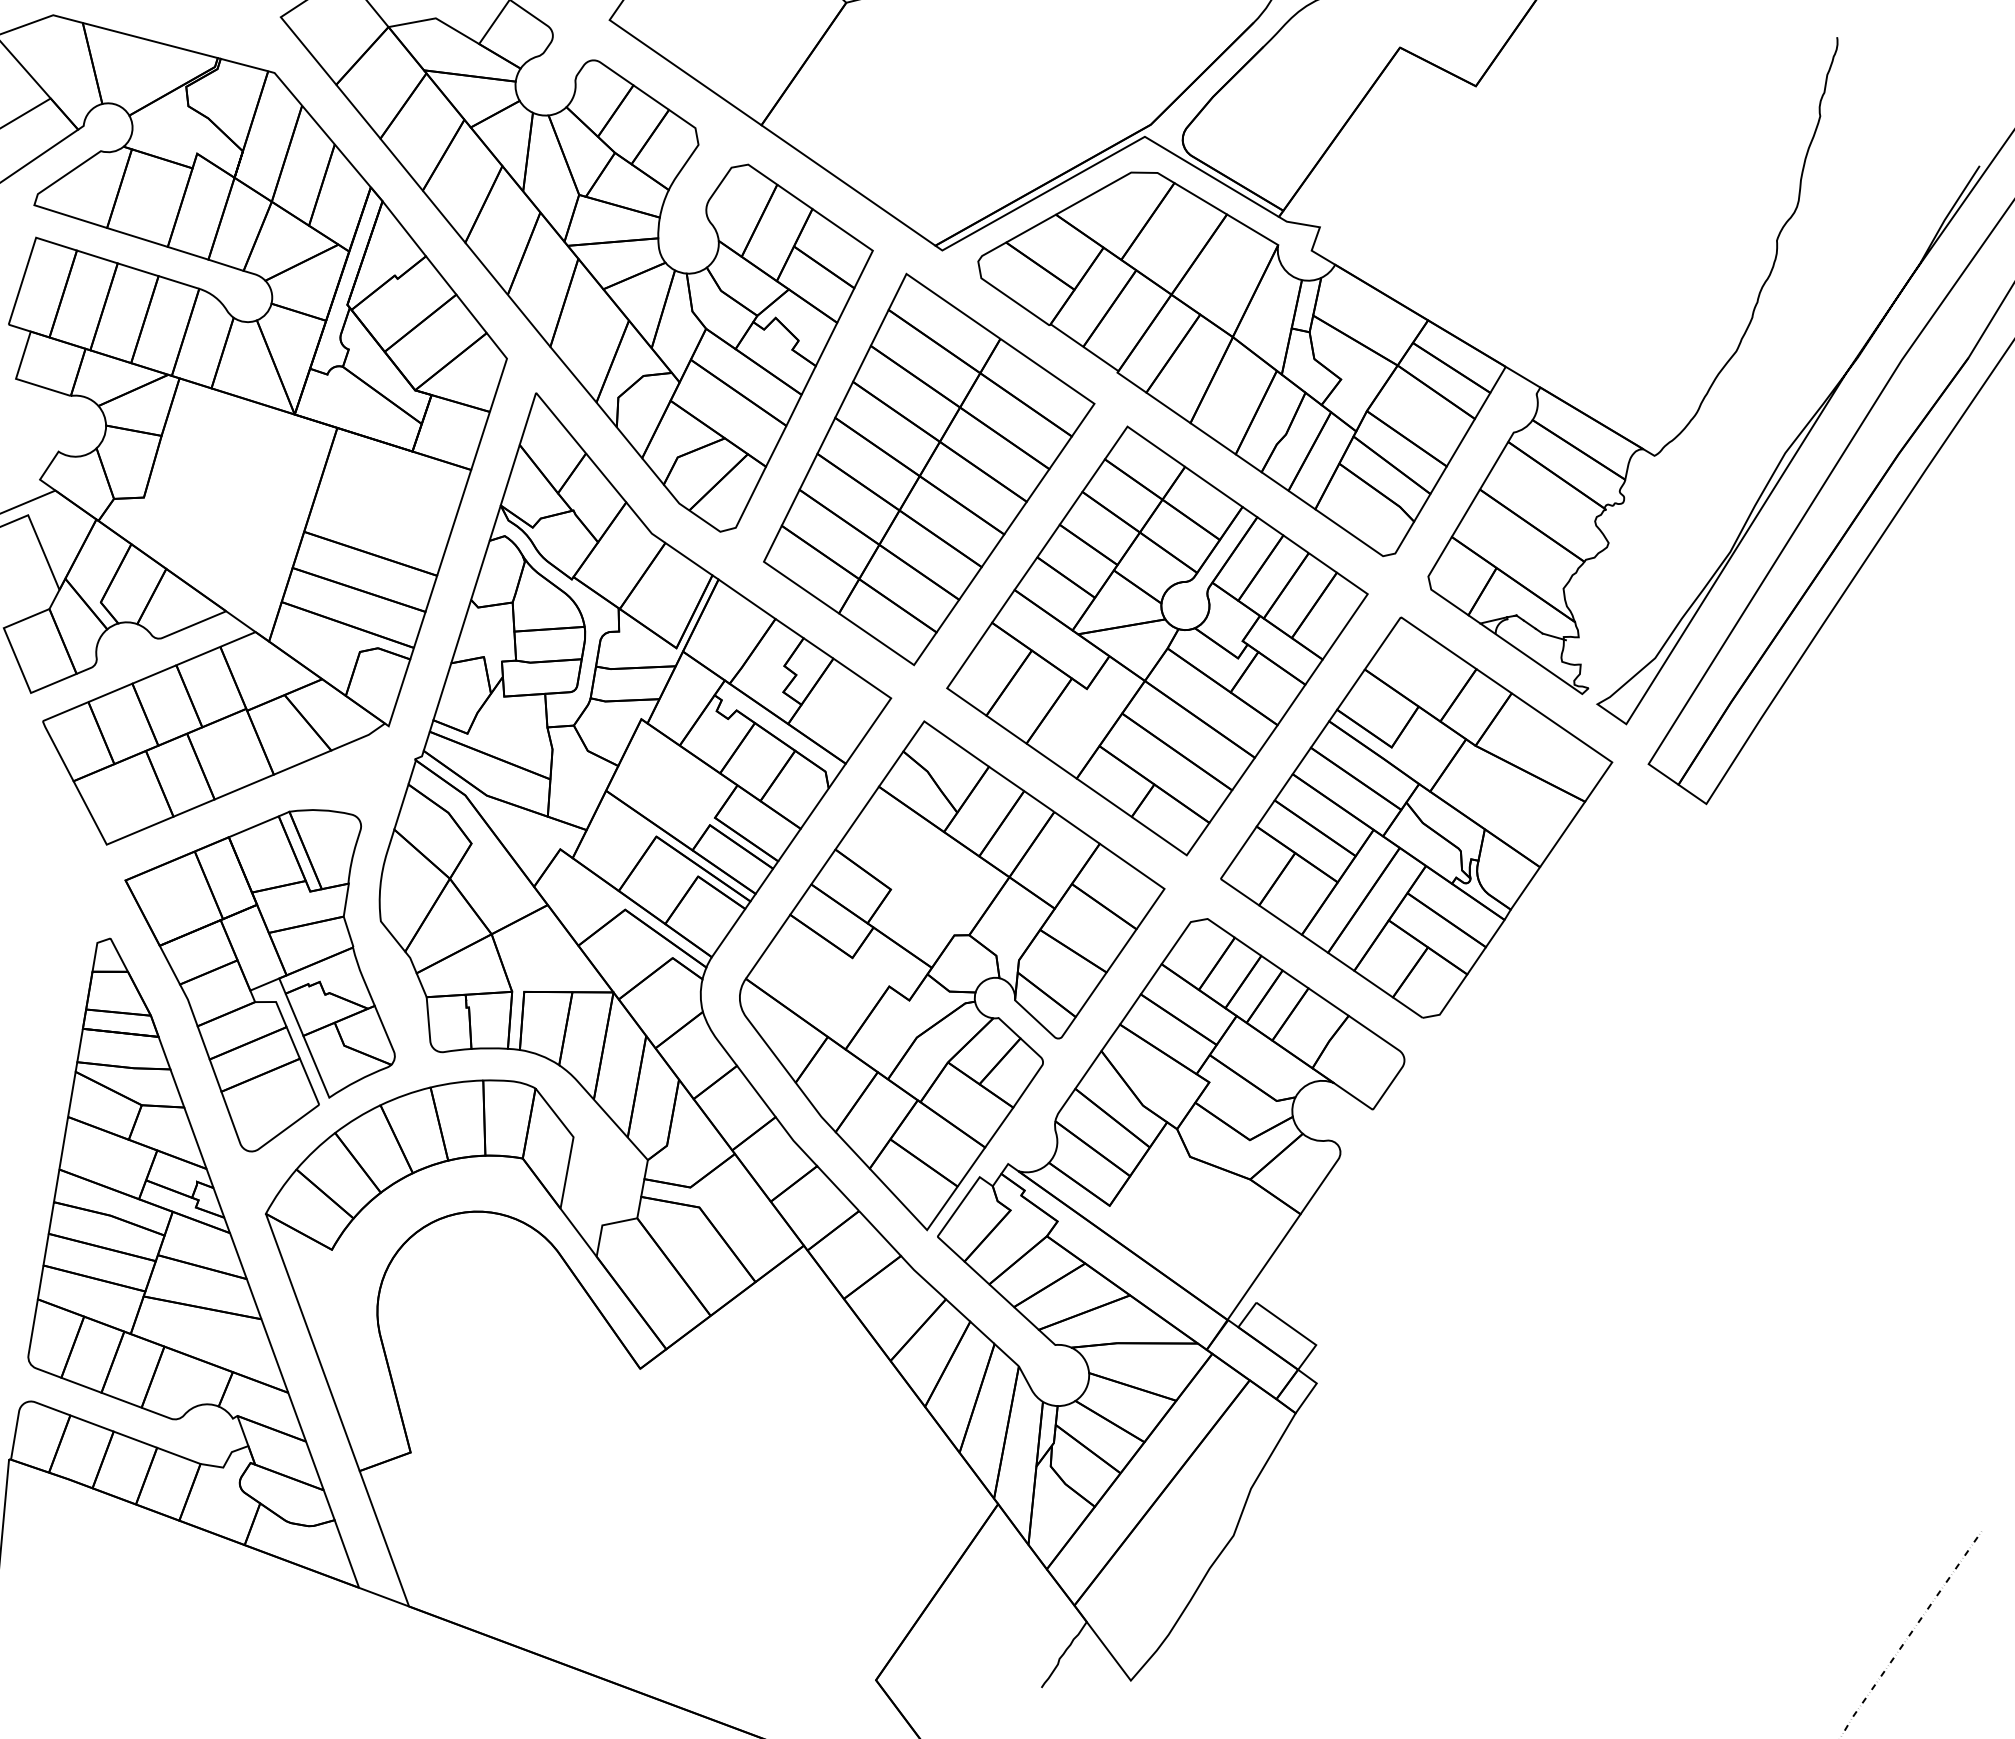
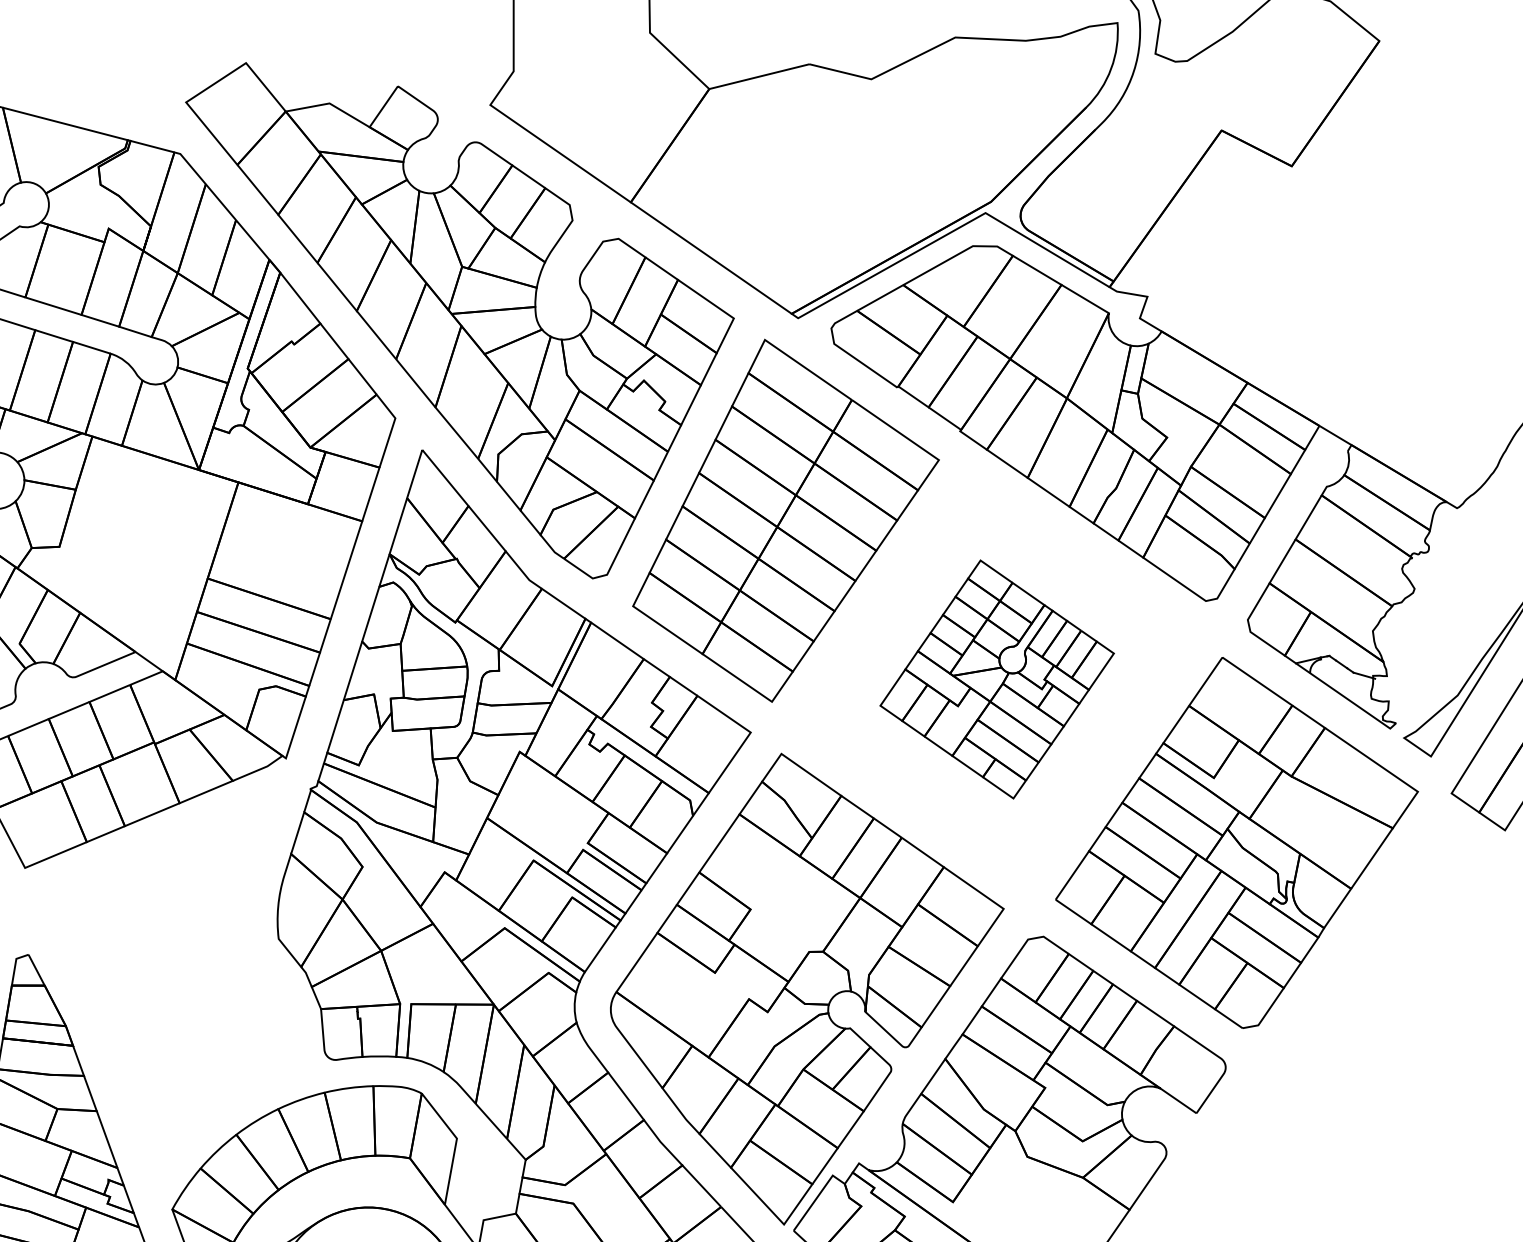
part: (1157, 640) -> (997, 679), size x0.6
part: (259, 980) -> (166, 993), removed

